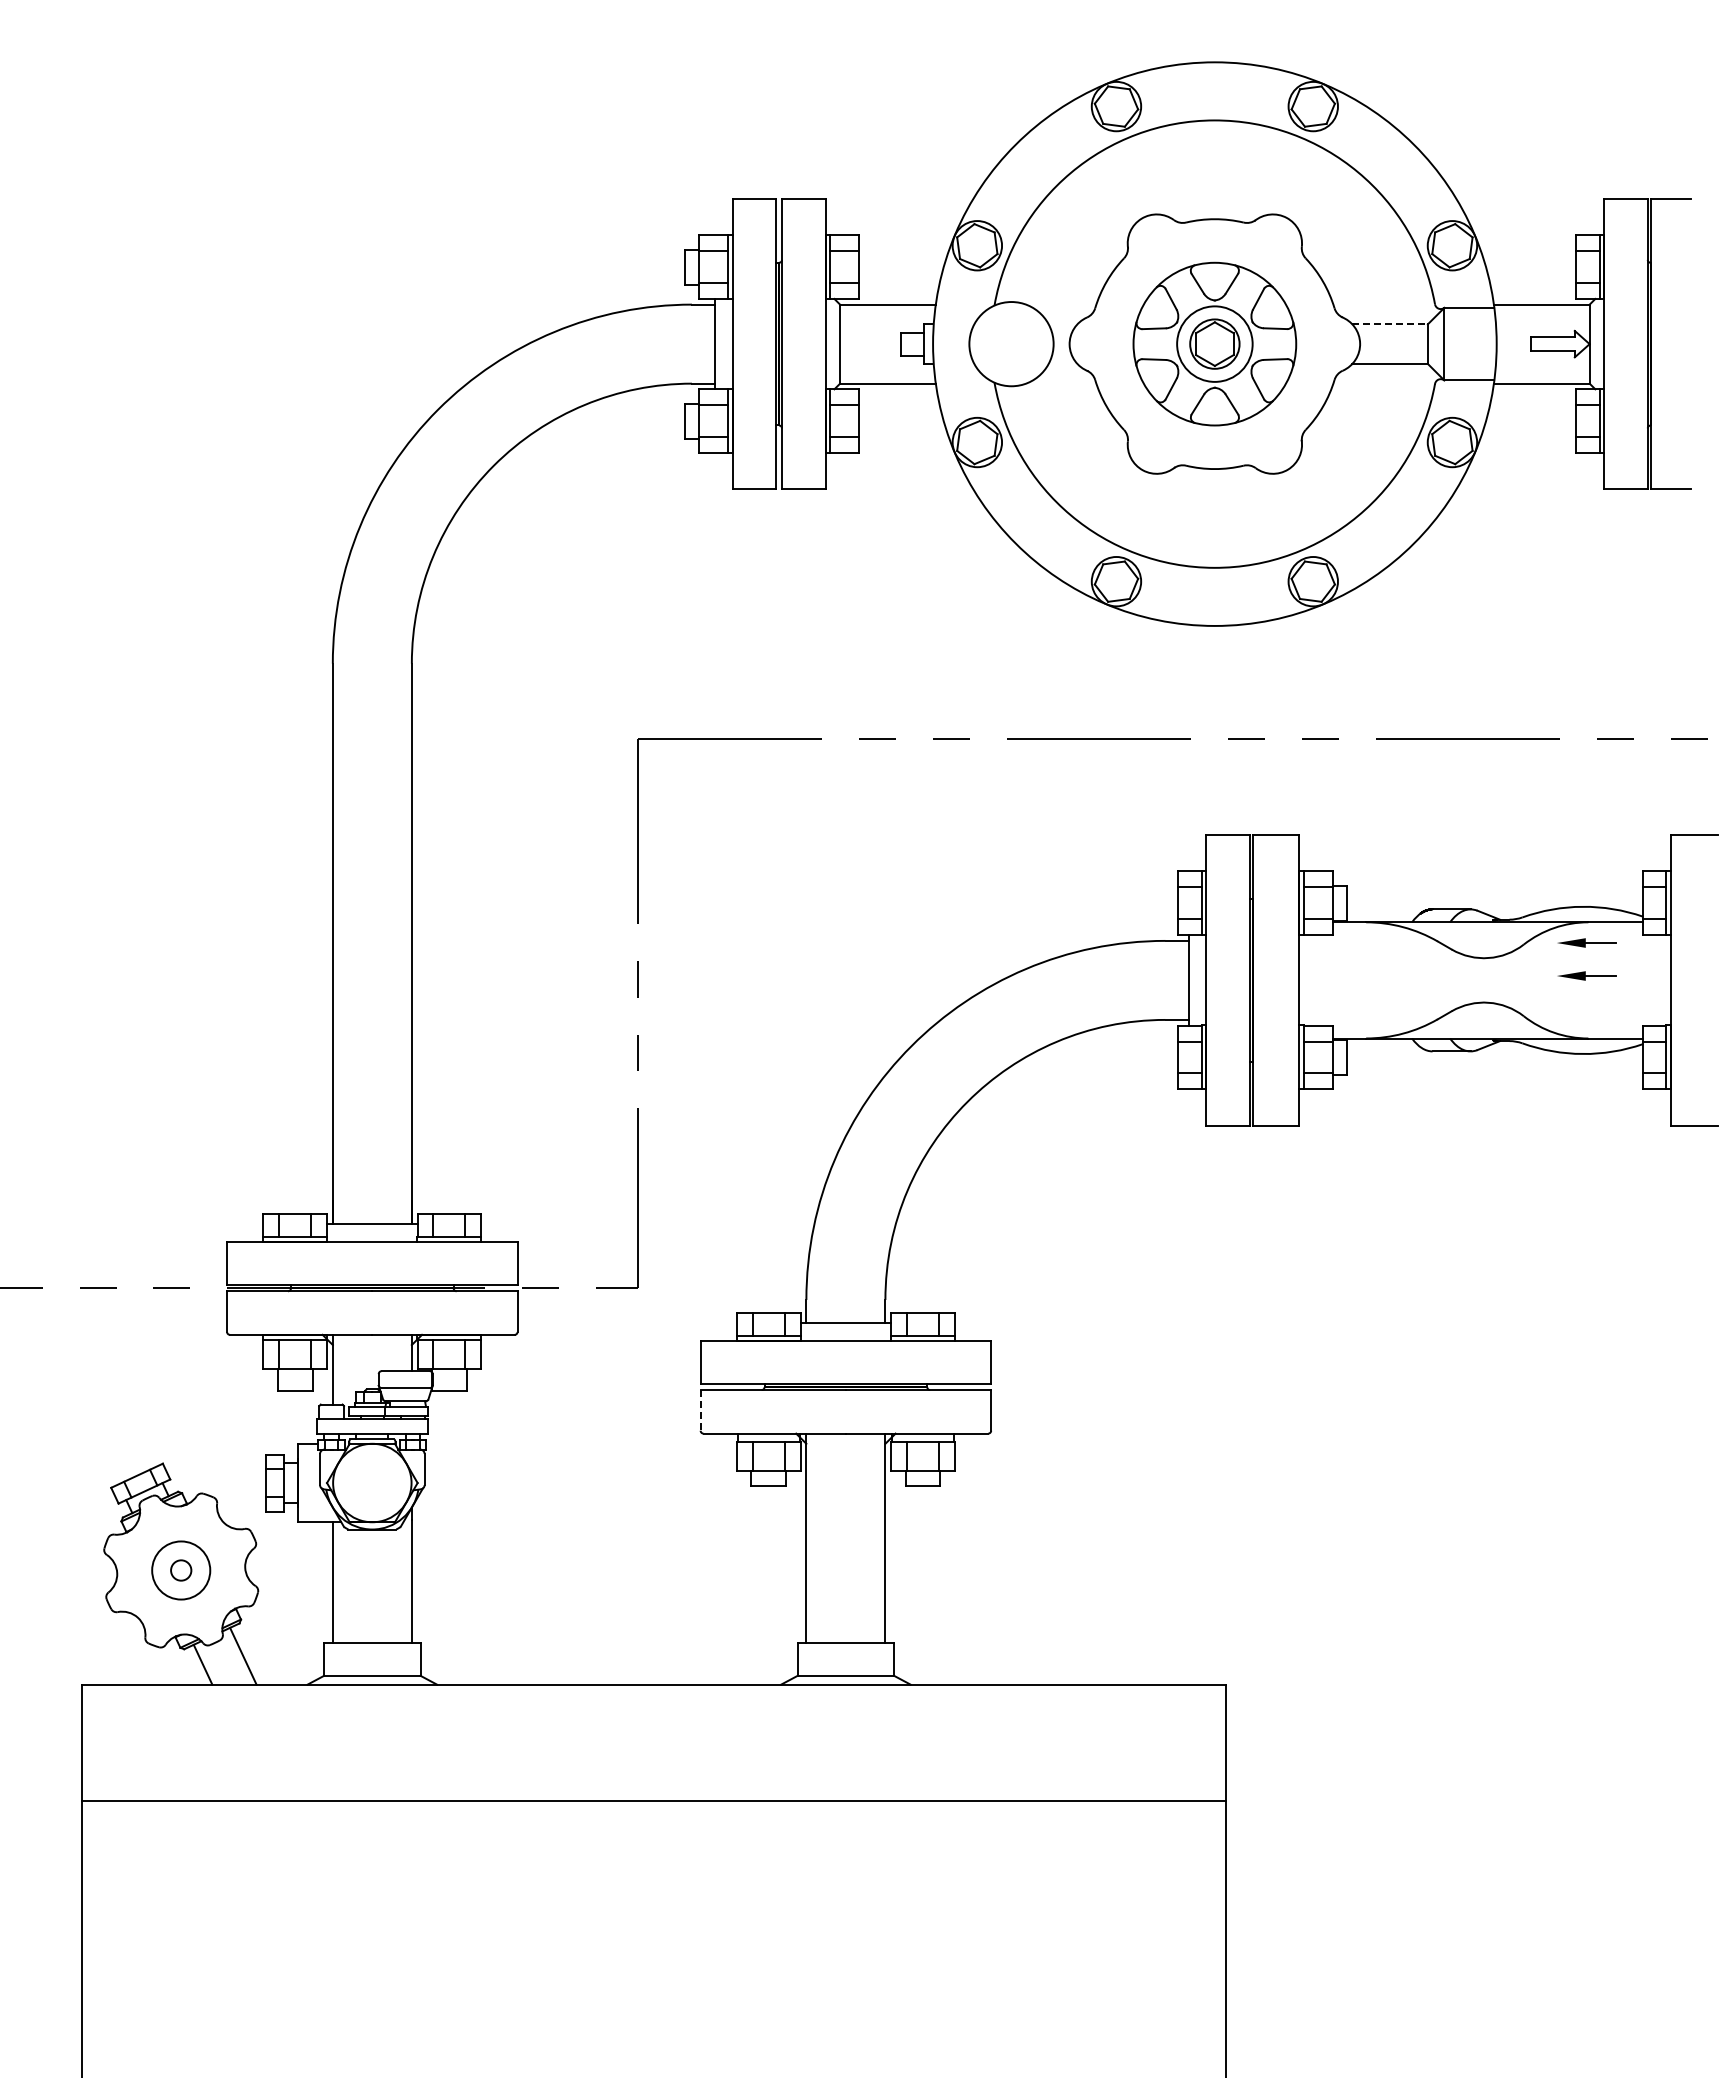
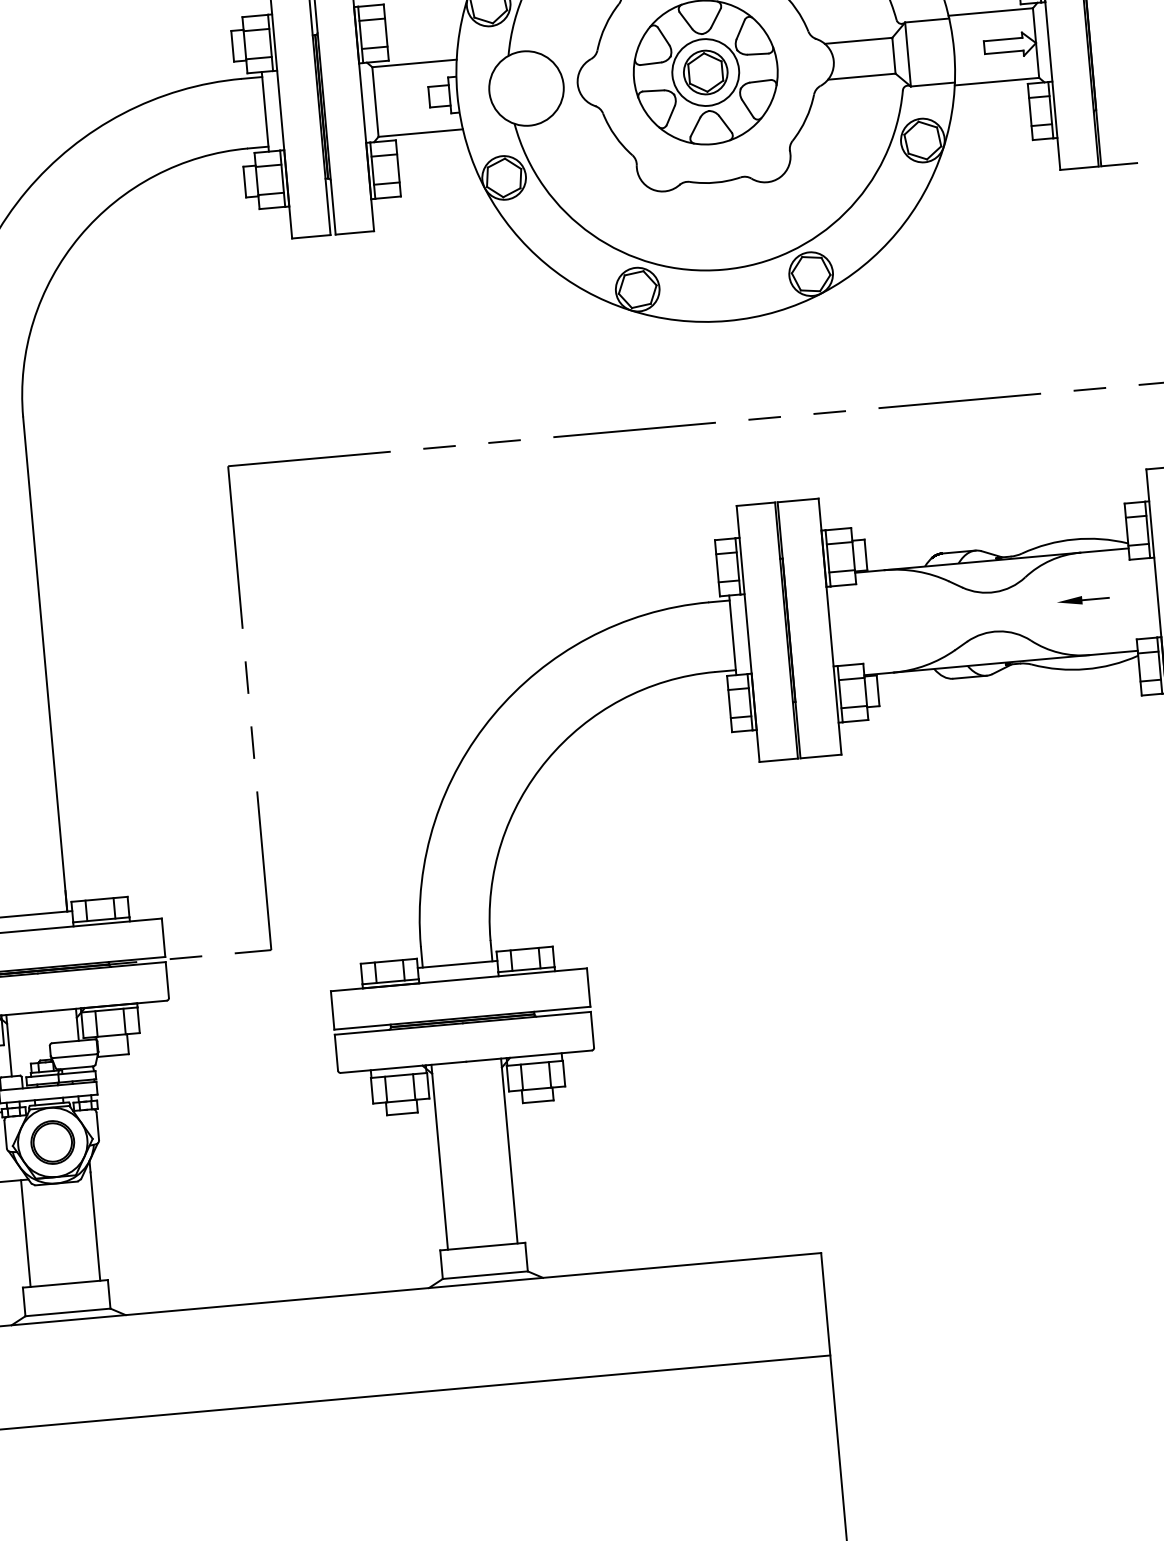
line: (1390, 323) -> (858, 40), dashed -> solid
part: (1586, 942) -> (1080, 570), removed
line: (700, 1410) -> (336, 1052), dashed -> solid
part: (372, 1483) -> (52, 1142), added

